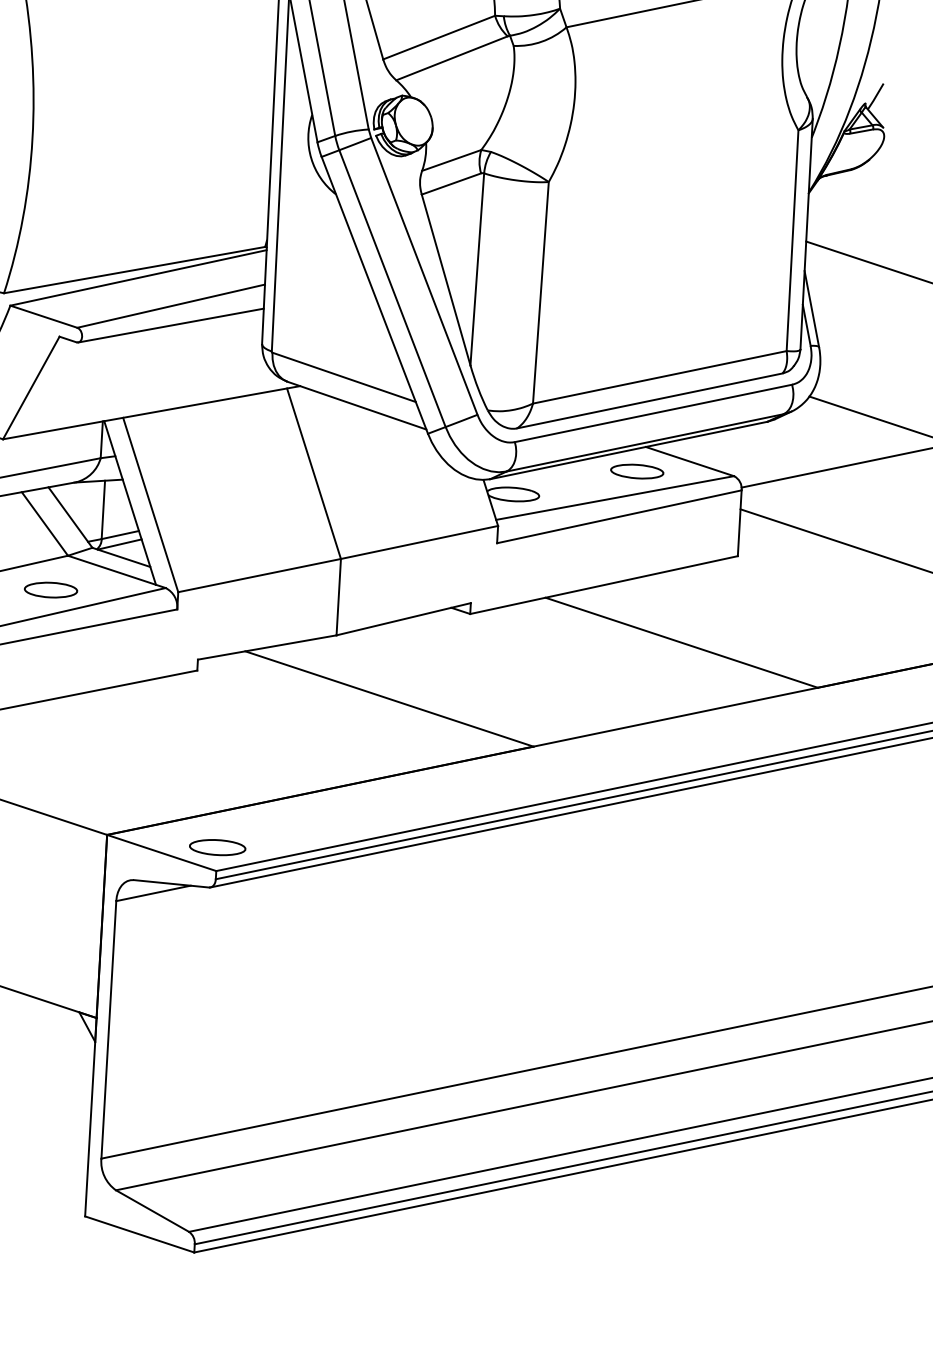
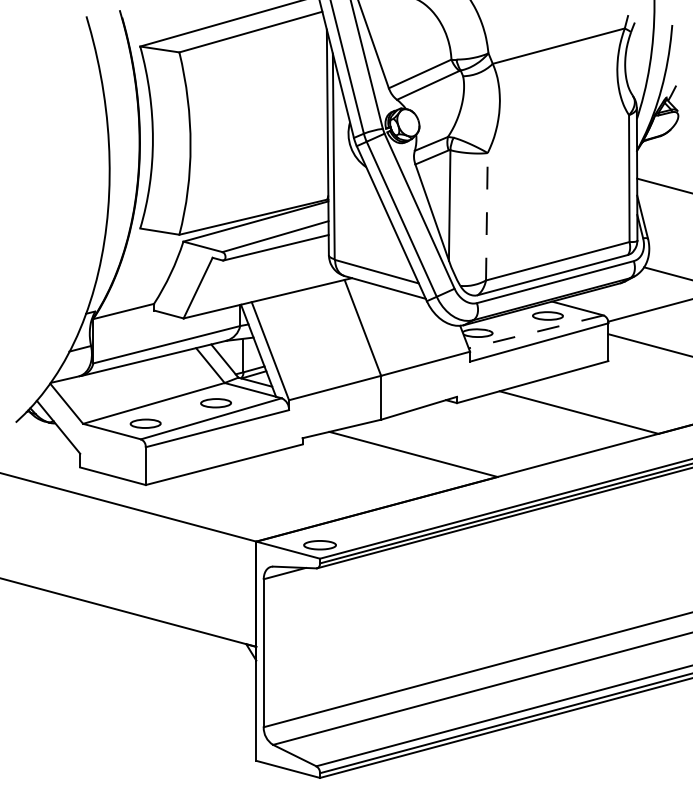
line: (540, 292) -> (486, 216), solid -> dashed
line: (613, 499) -> (535, 332), solid -> dashed

